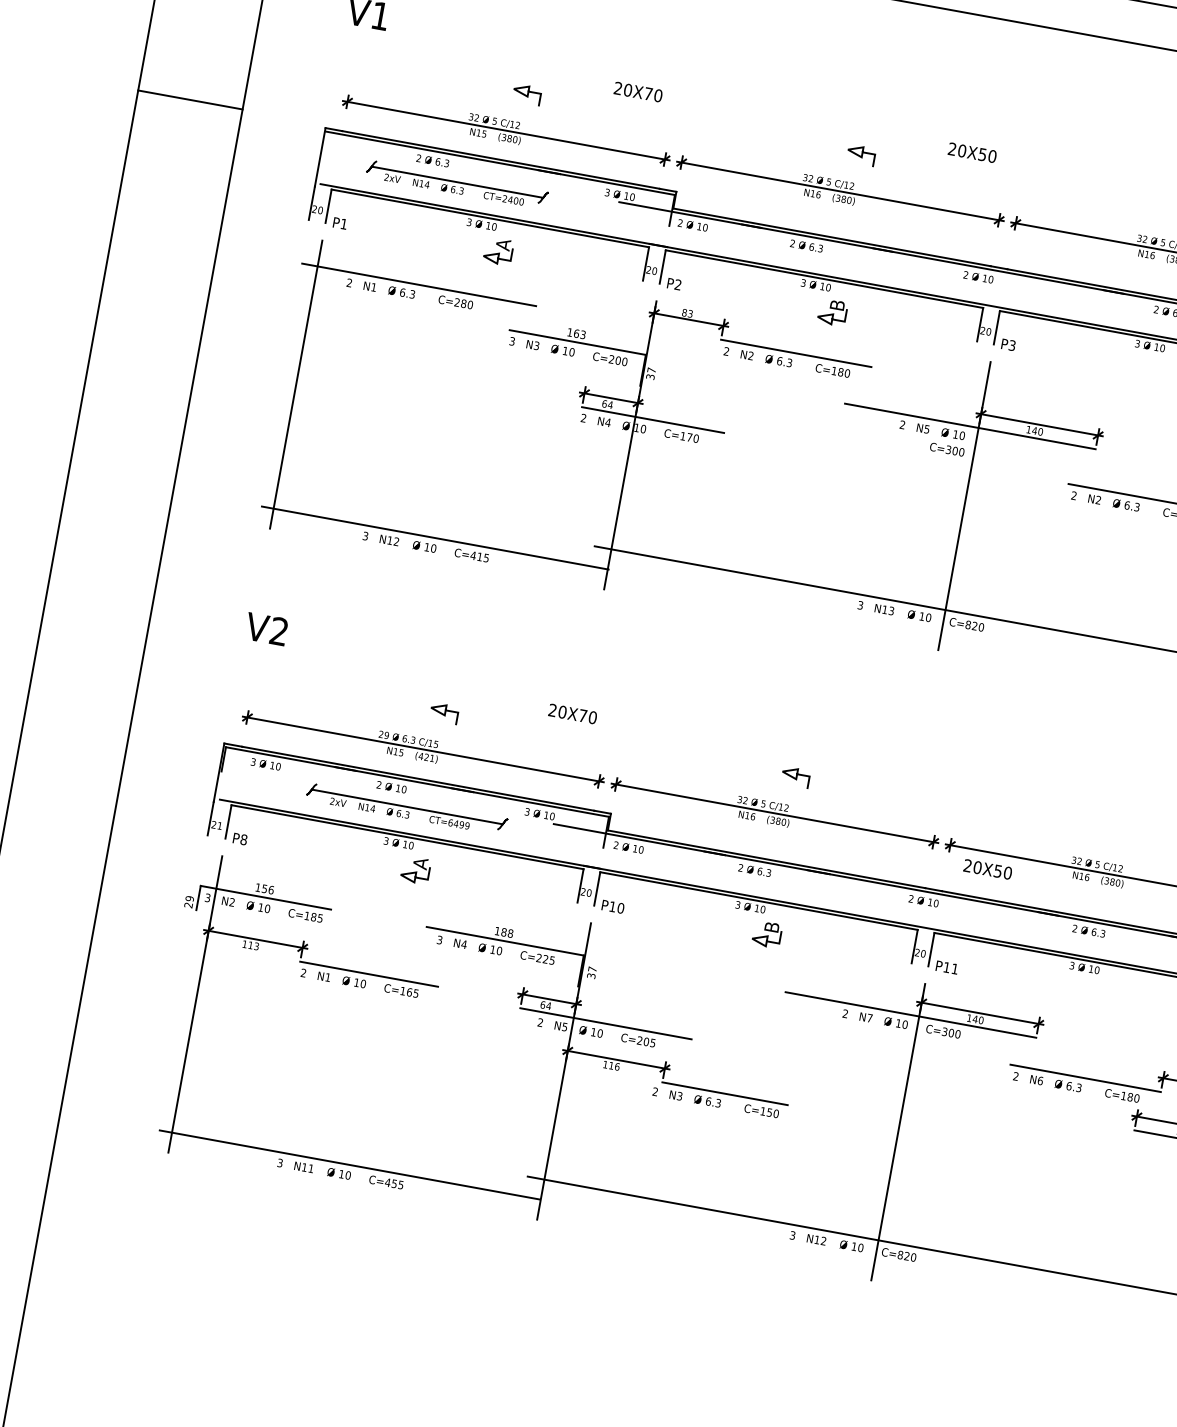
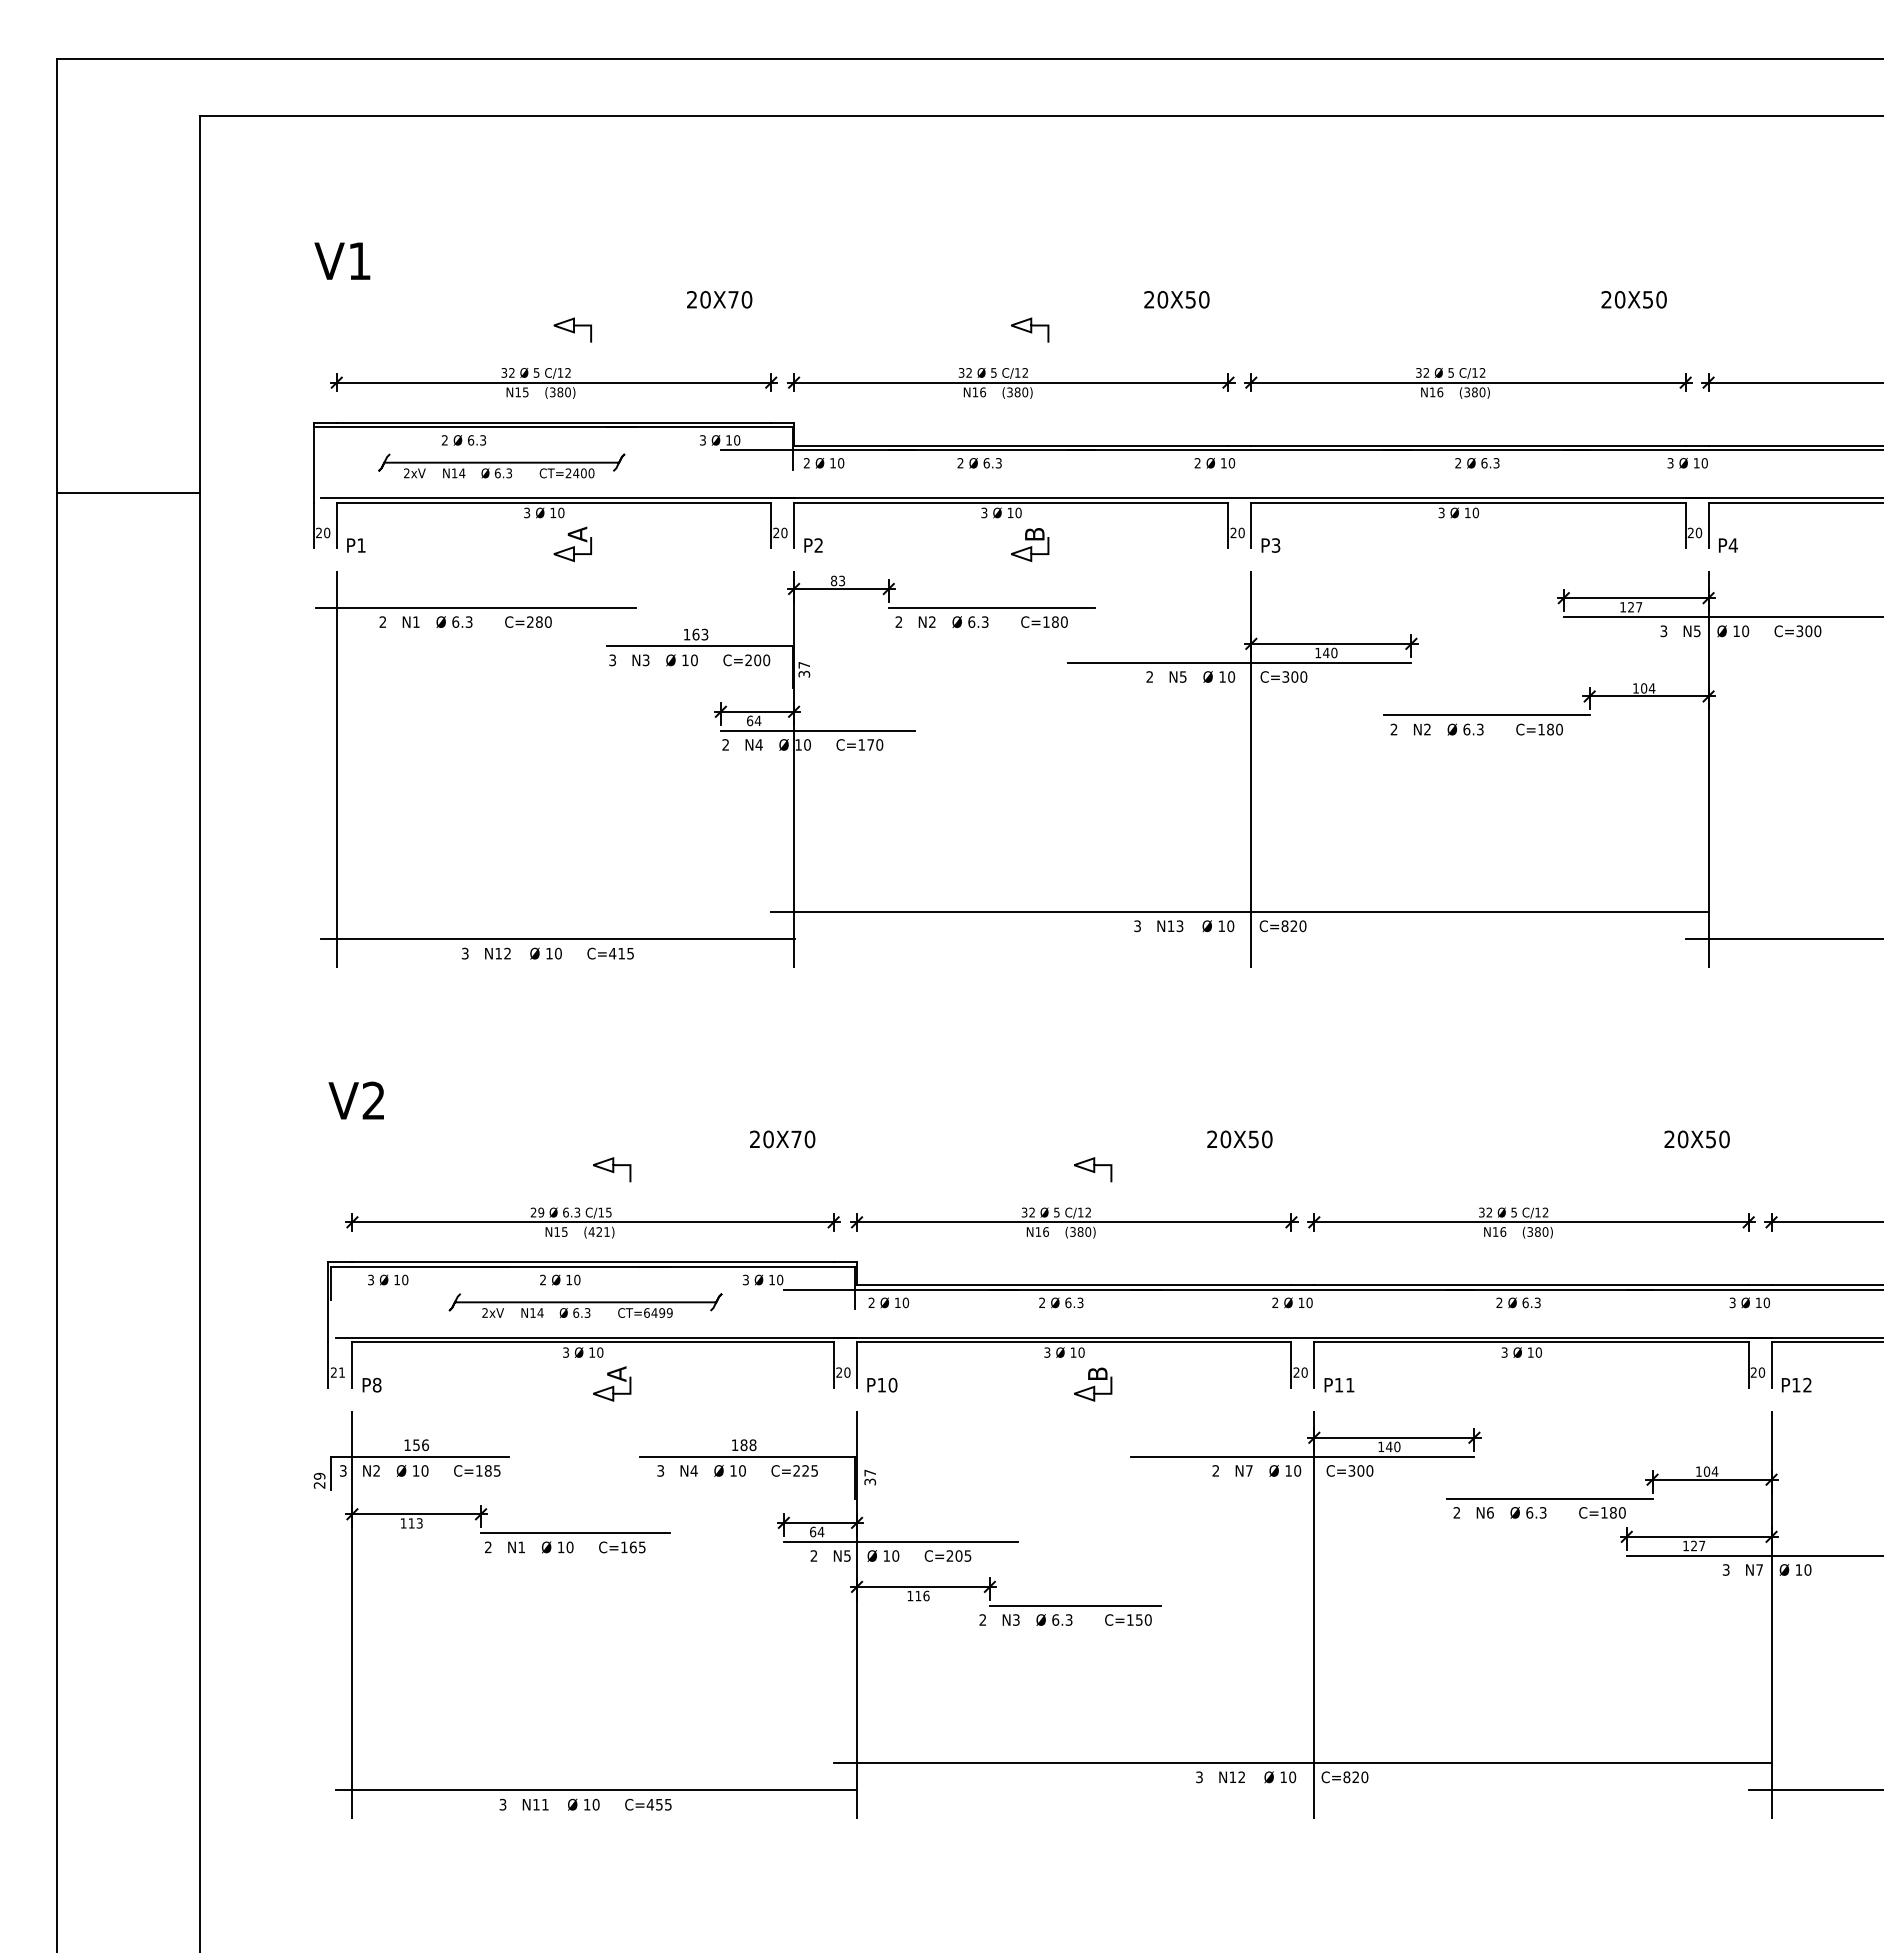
line: (190, 99) -> (127, 492), moved
text: (947, 449) -> (1283, 676), moved
text: (987, 869) -> (1239, 1139), moved

